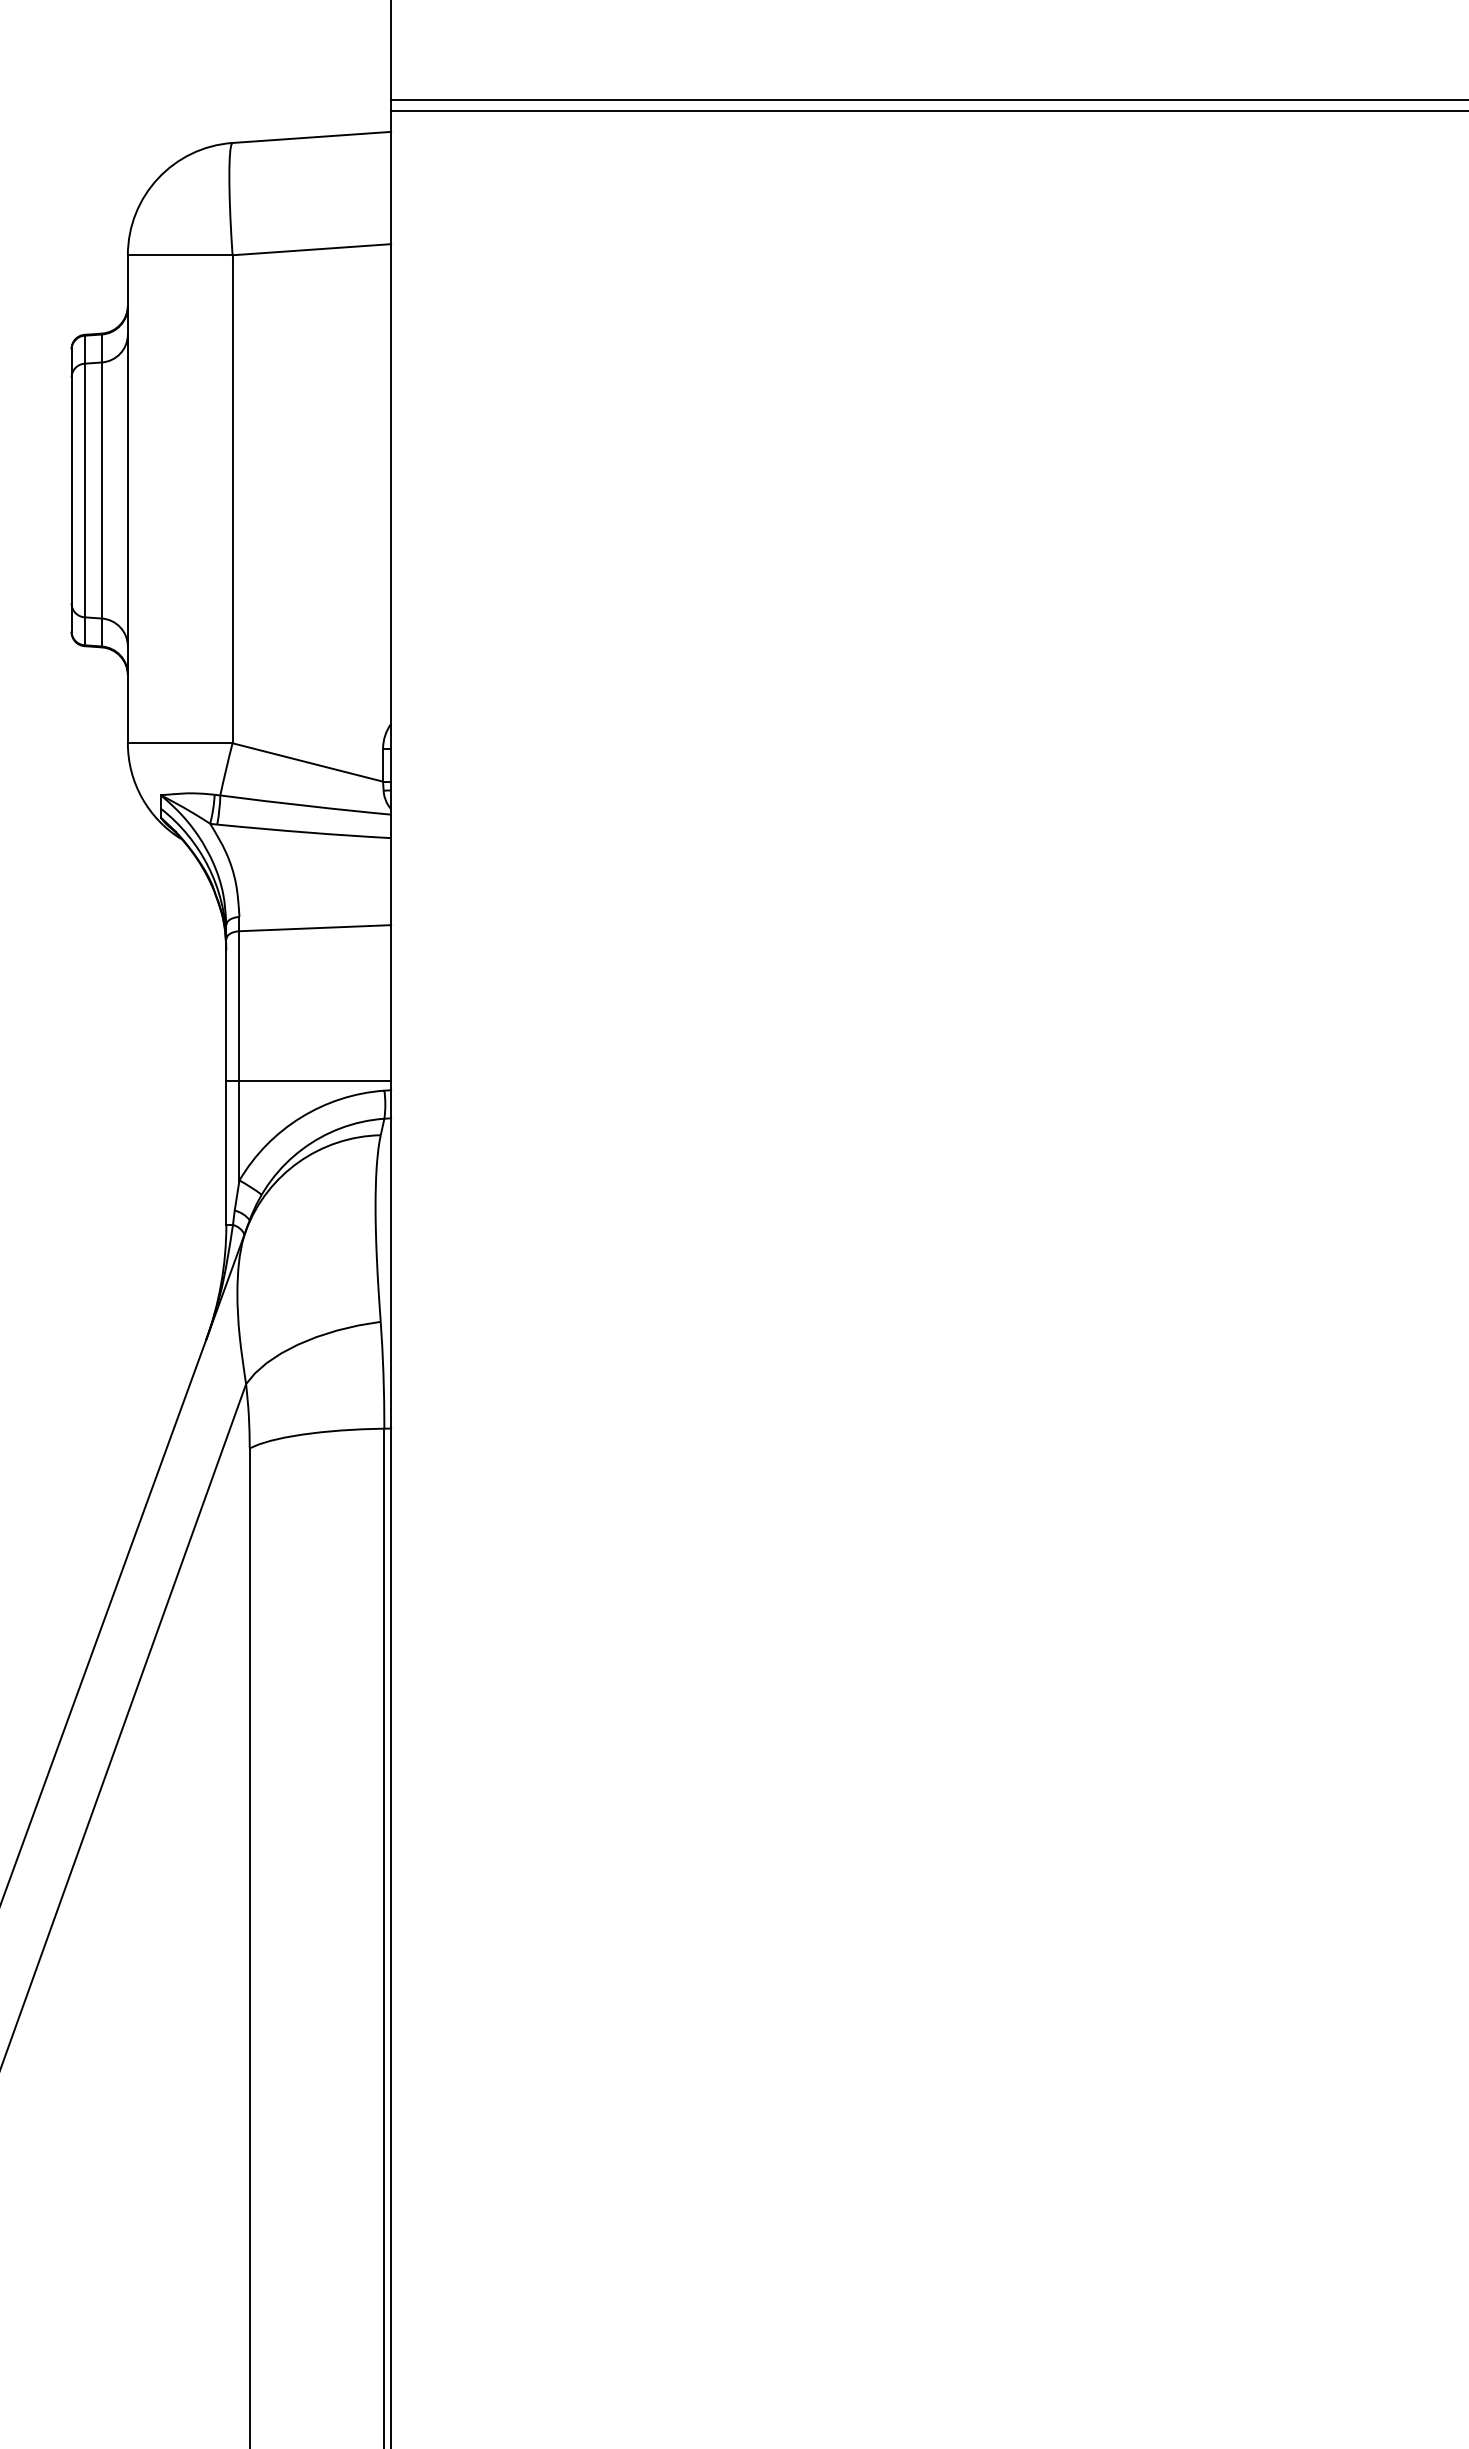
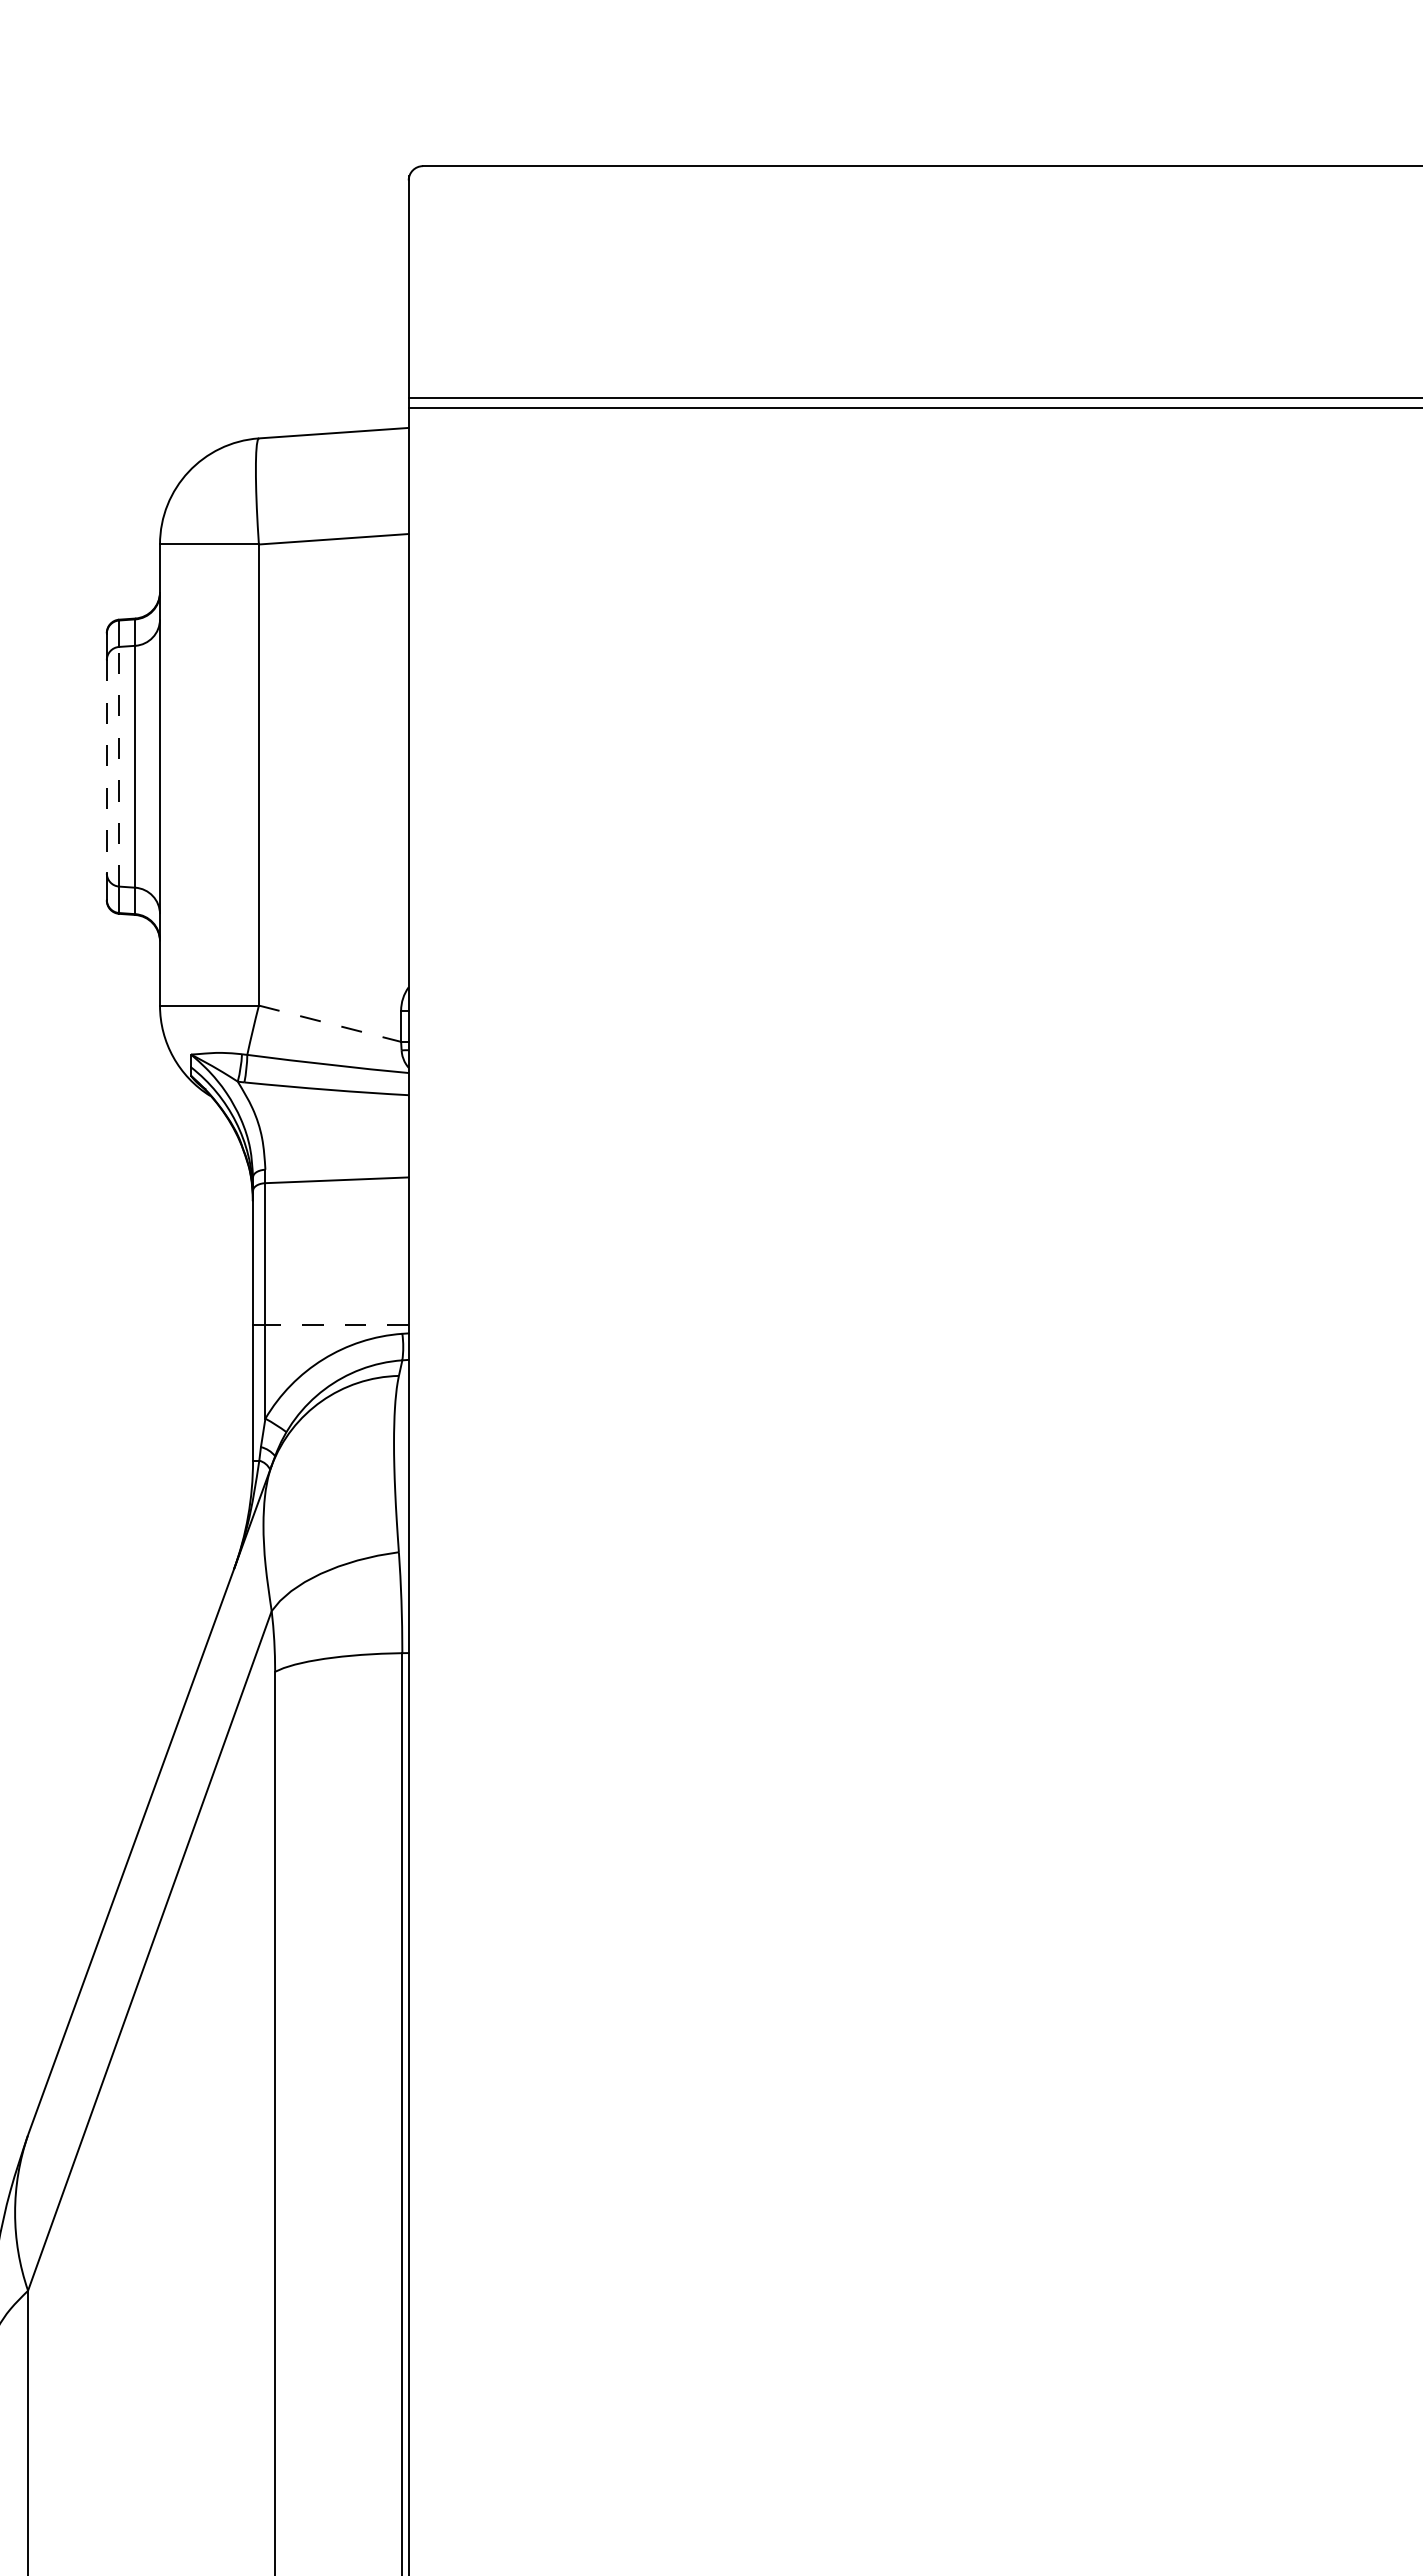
line: (71, 490) -> (106, 766), solid -> dashed
line: (85, 490) -> (119, 766), solid -> dashed
line: (308, 762) -> (330, 1023), solid -> dashed
line: (315, 1080) -> (337, 1324), solid -> dashed

